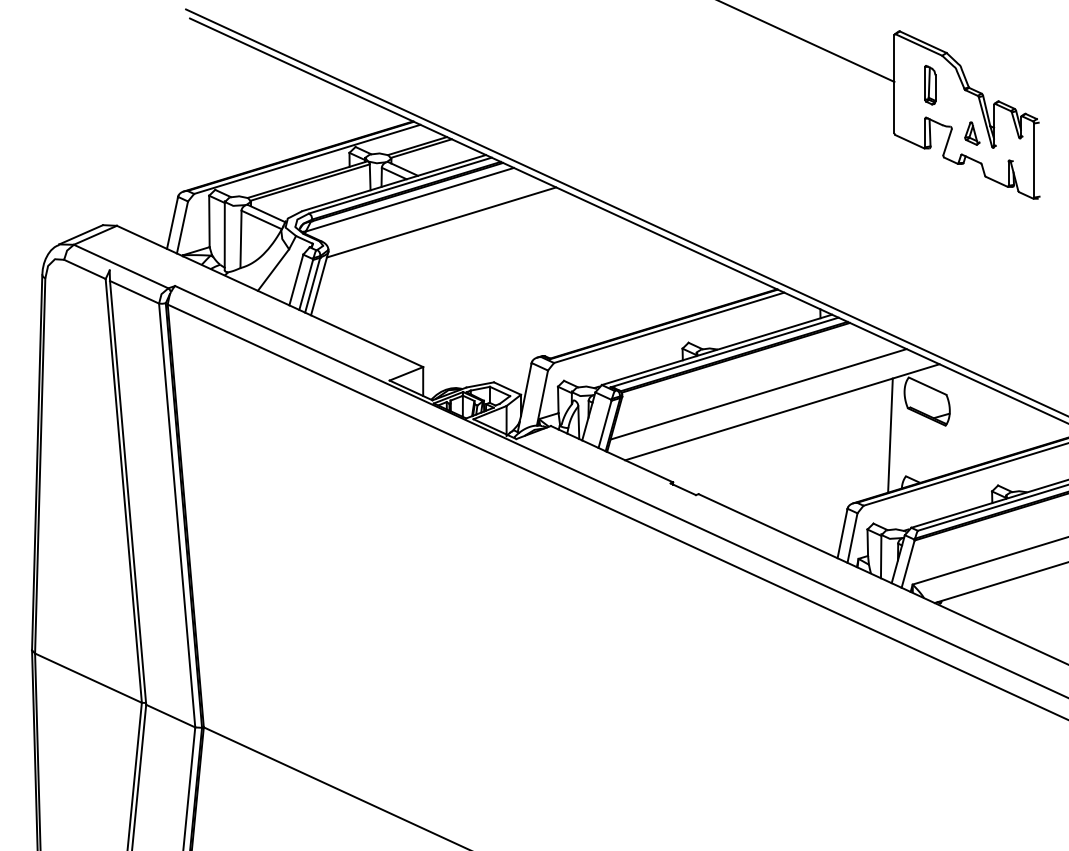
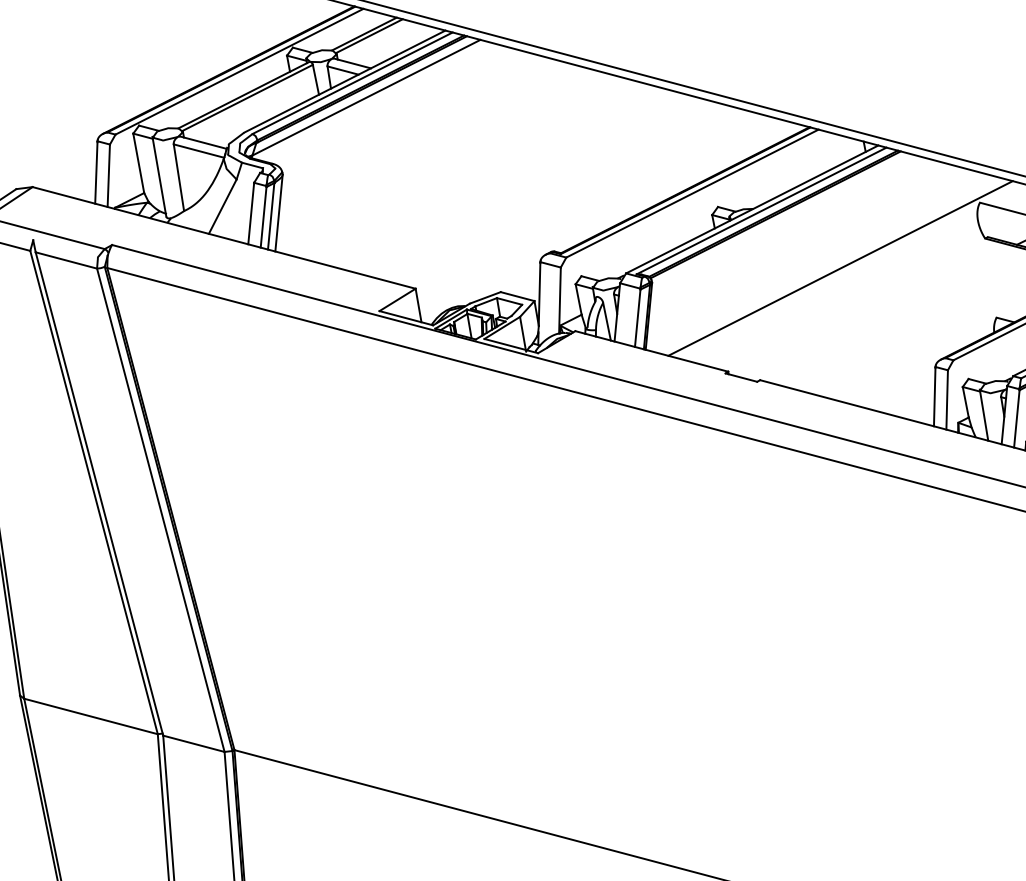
line: (441, 222) -> (407, 117), removed
line: (758, 394) -> (809, 252), removed
line: (890, 435) -> (970, 273), removed

